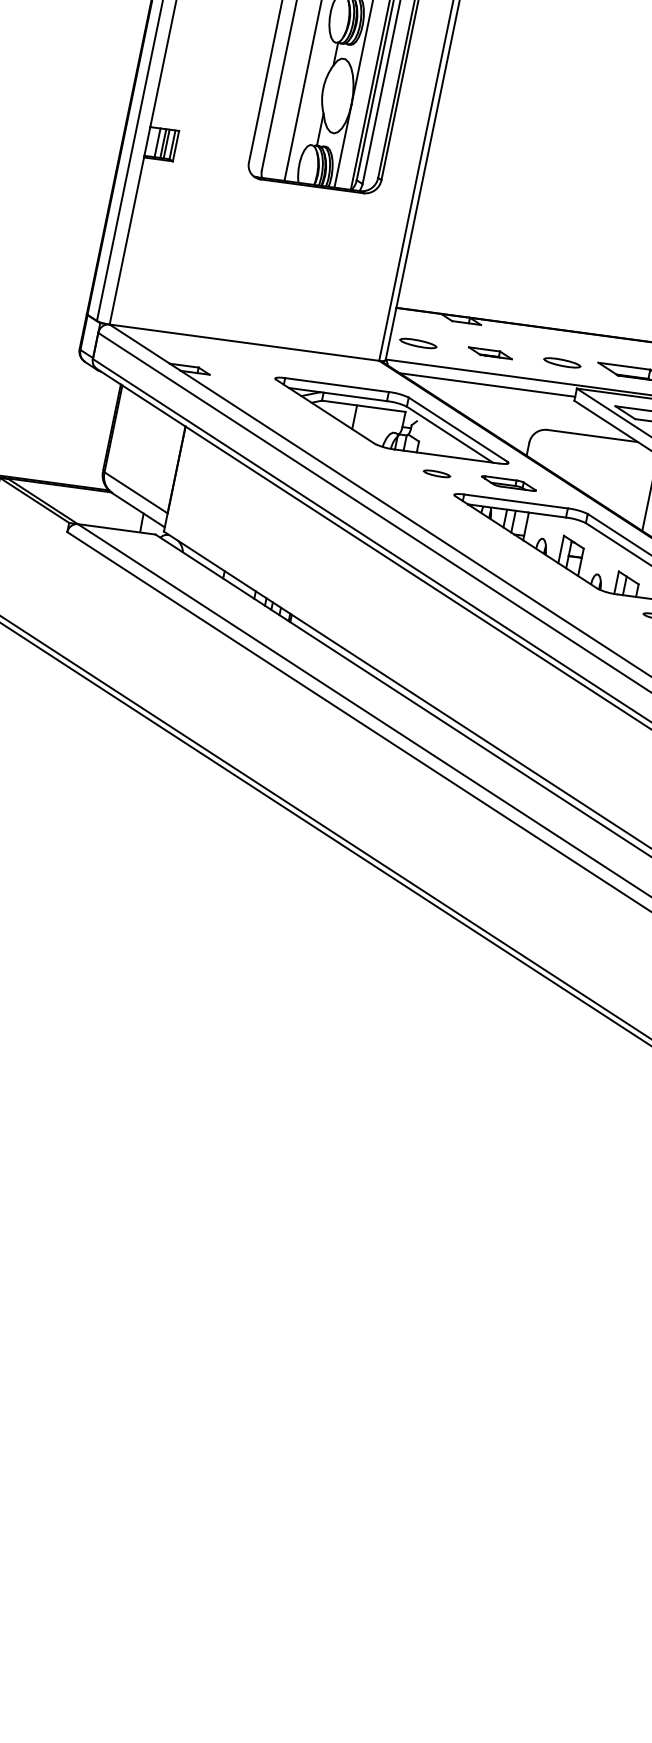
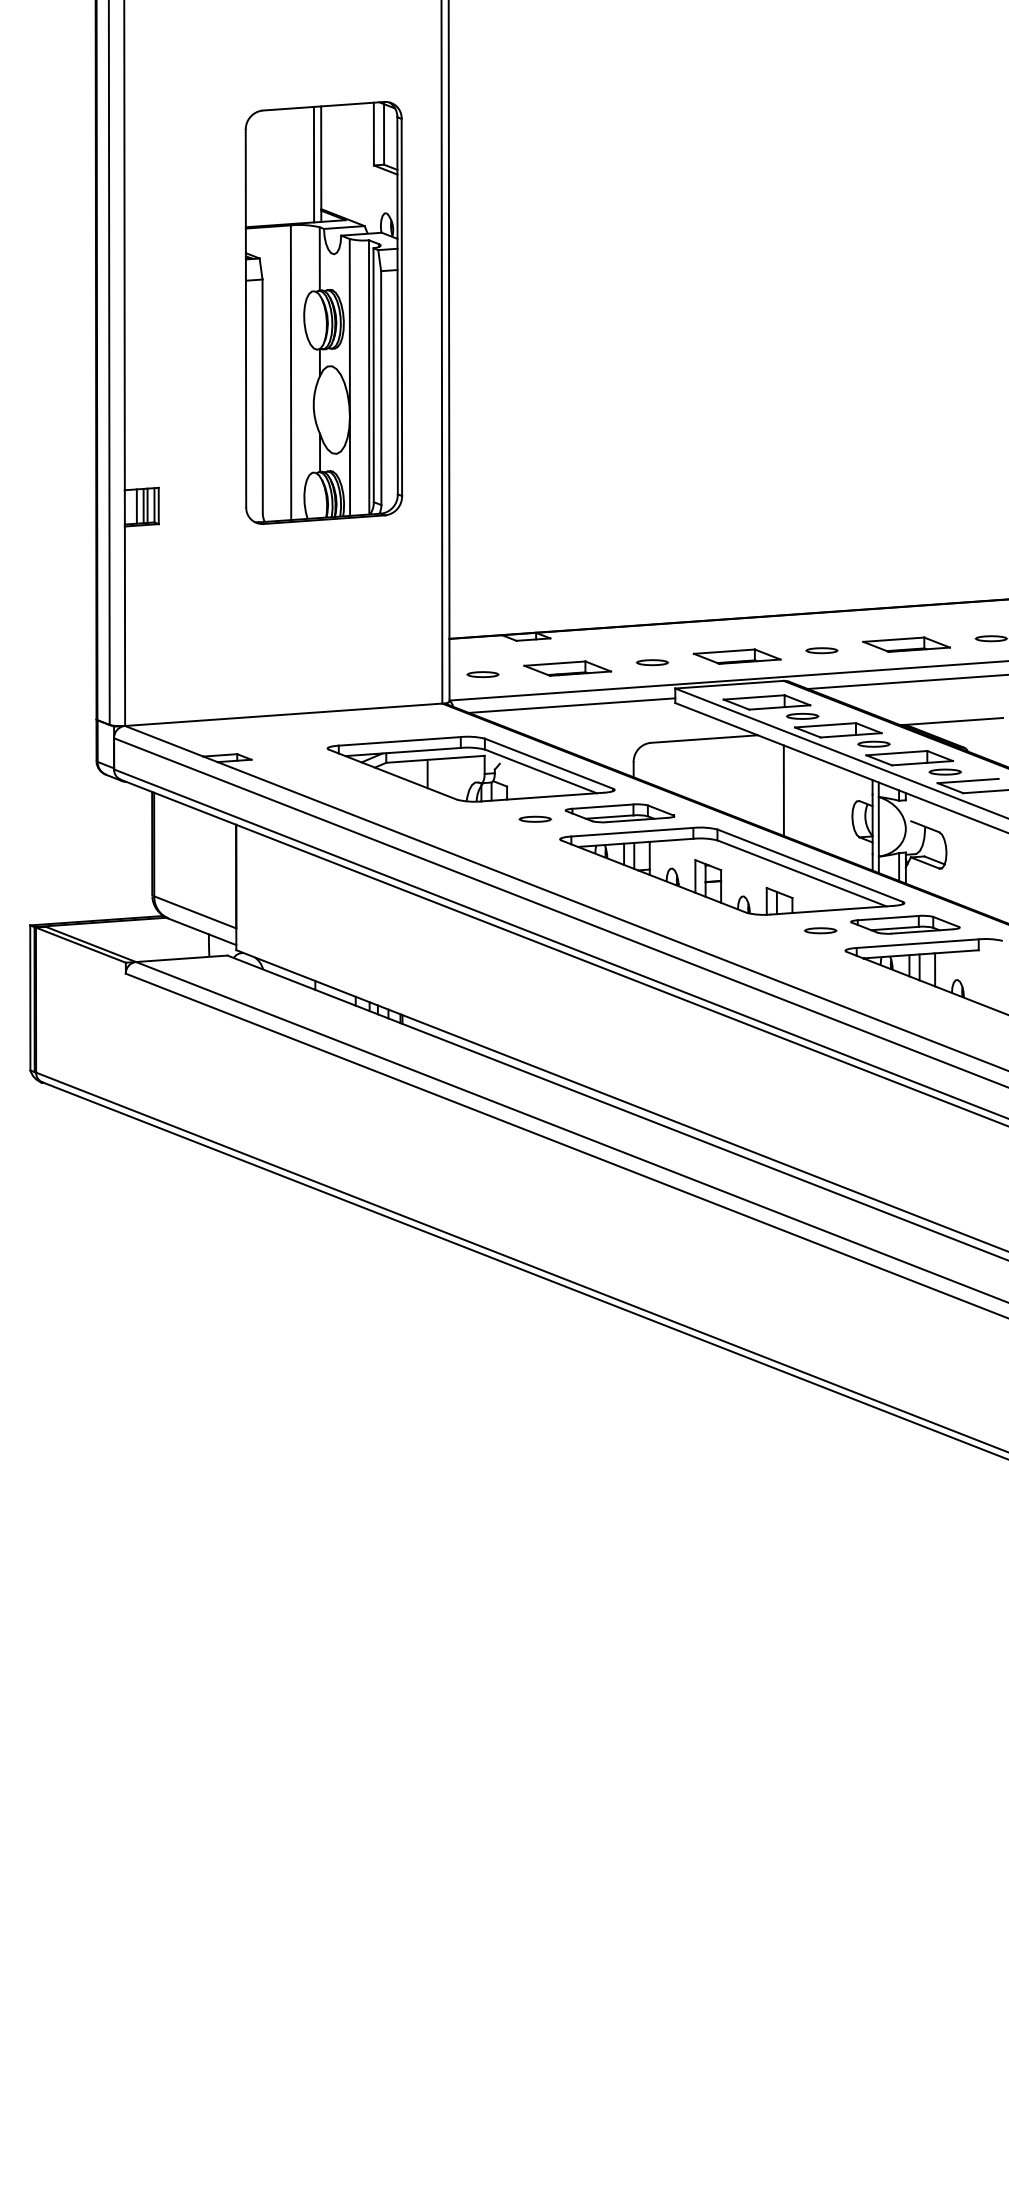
part: (417, 343) -> (482, 674), size x0.71
part: (490, 353) -> (567, 668), size x1.67
part: (562, 362) -> (652, 662), size x0.71
part: (508, 483) -> (619, 813), size x1.67

